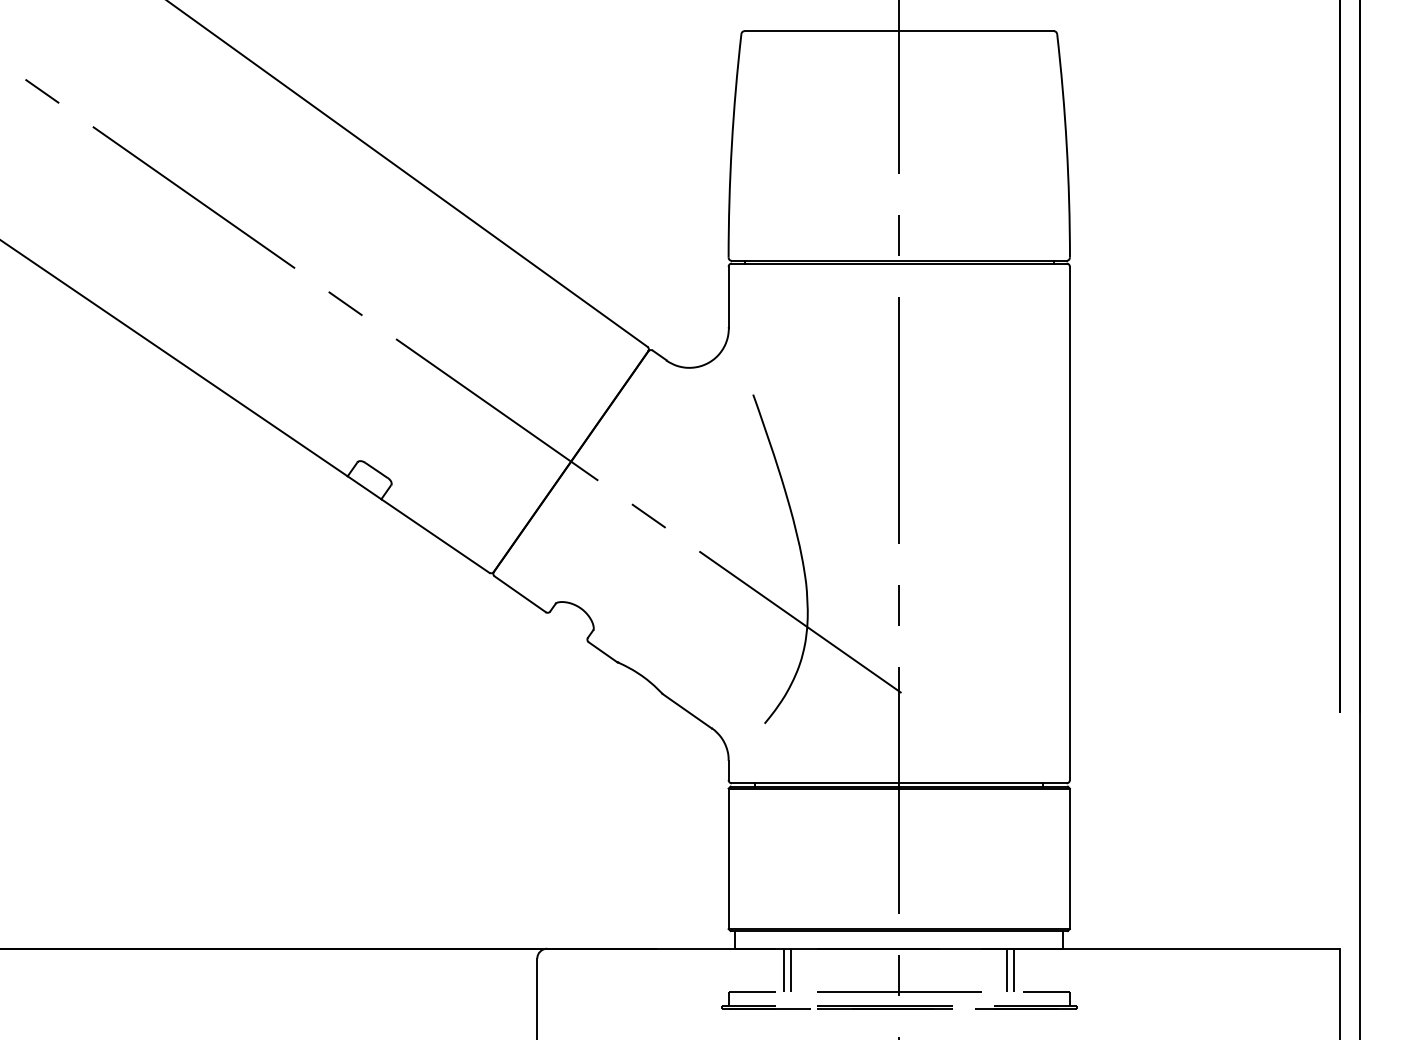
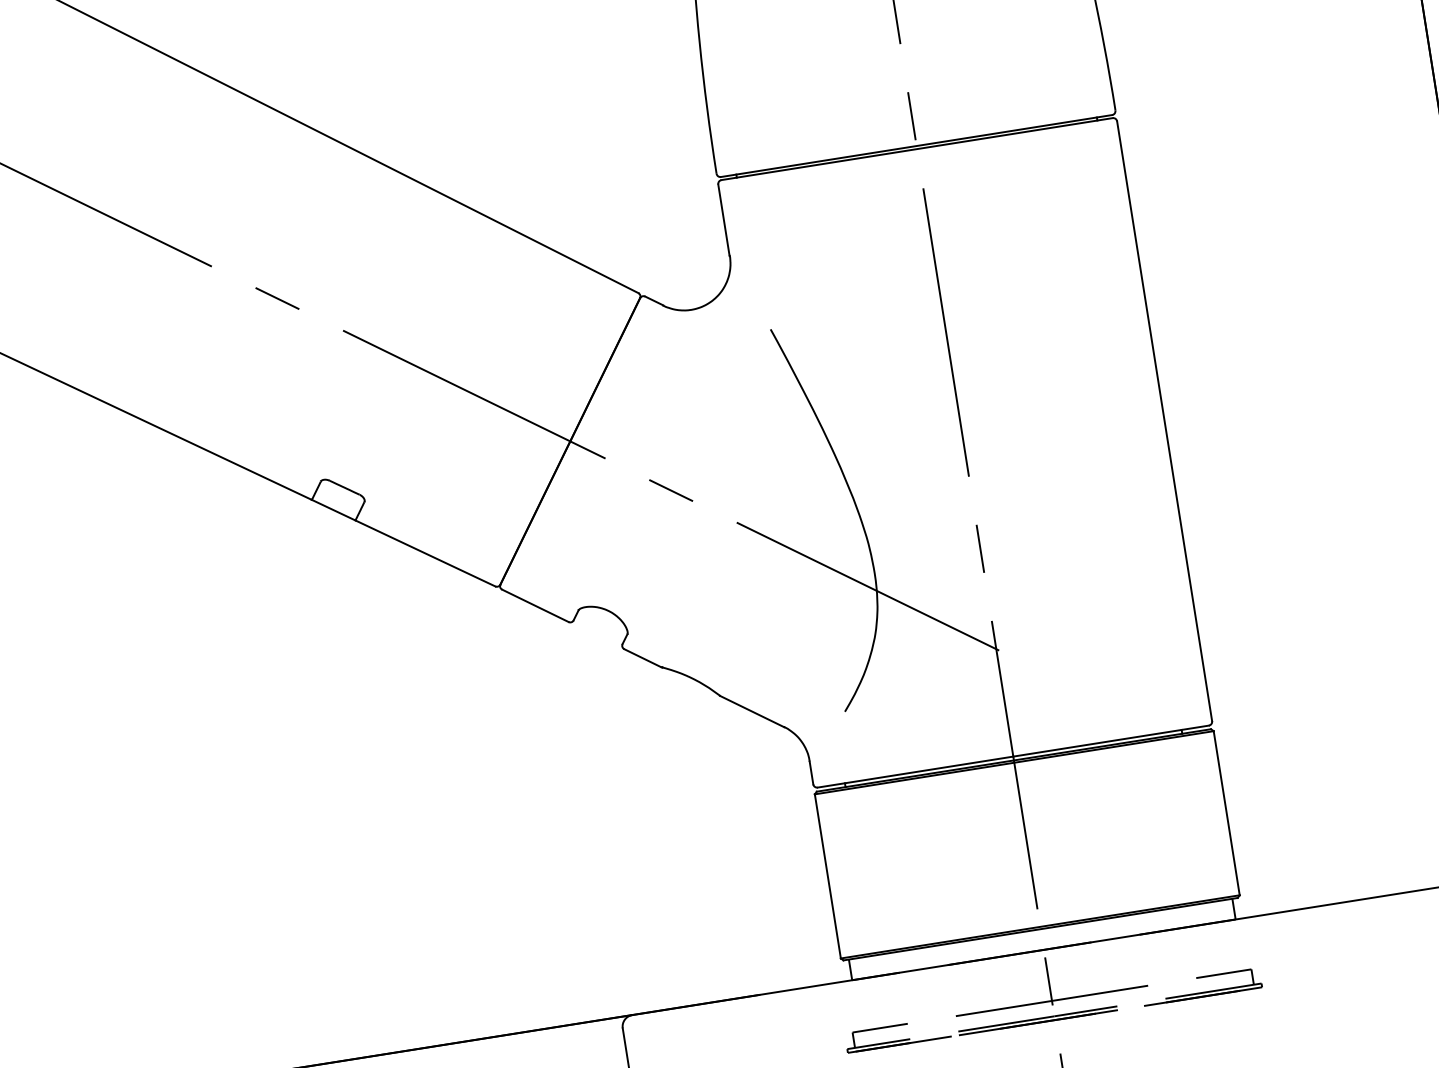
line: (784, 970) -> (913, 996), removed
line: (791, 970) -> (922, 995), removed
line: (1007, 970) -> (1174, 955), removed
line: (1014, 970) -> (1182, 953), removed

